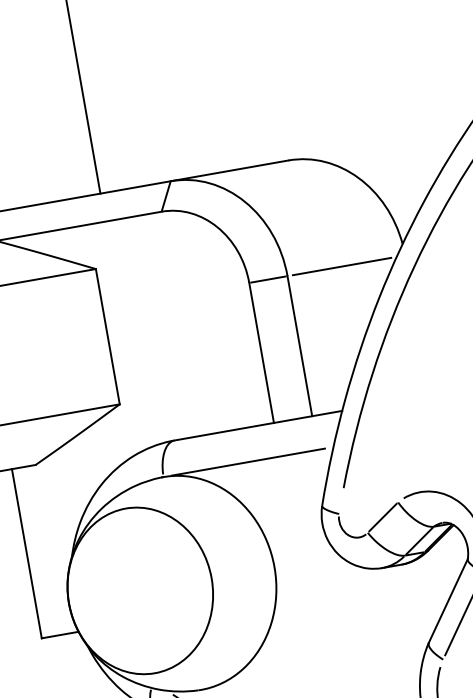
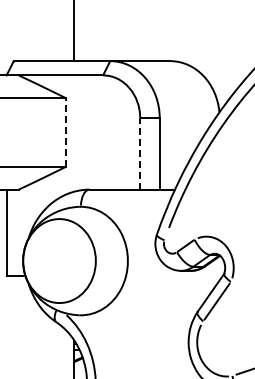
line: (342, 267) -> (187, 118), removed
line: (107, 336) -> (65, 132), solid -> dashed
line: (261, 351) -> (140, 153), solid -> dashed
line: (248, 461) -> (124, 206), removed

